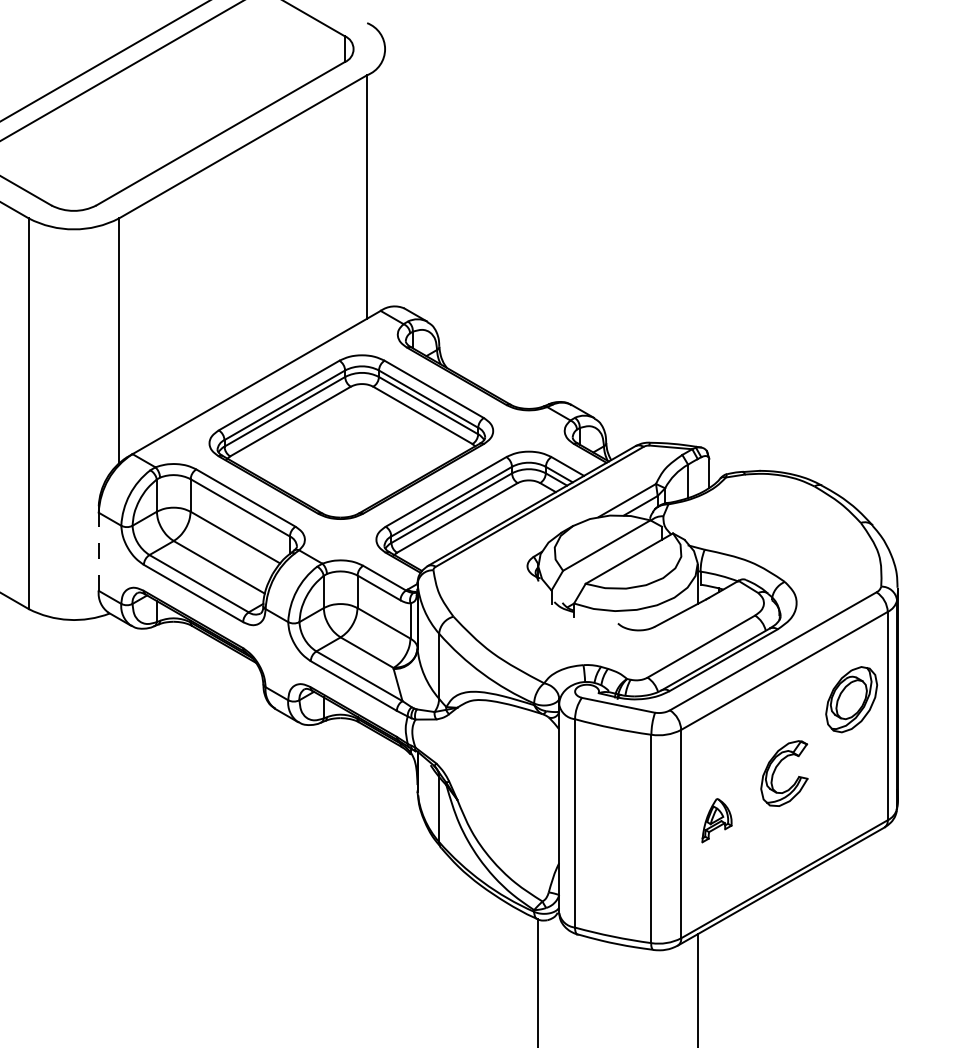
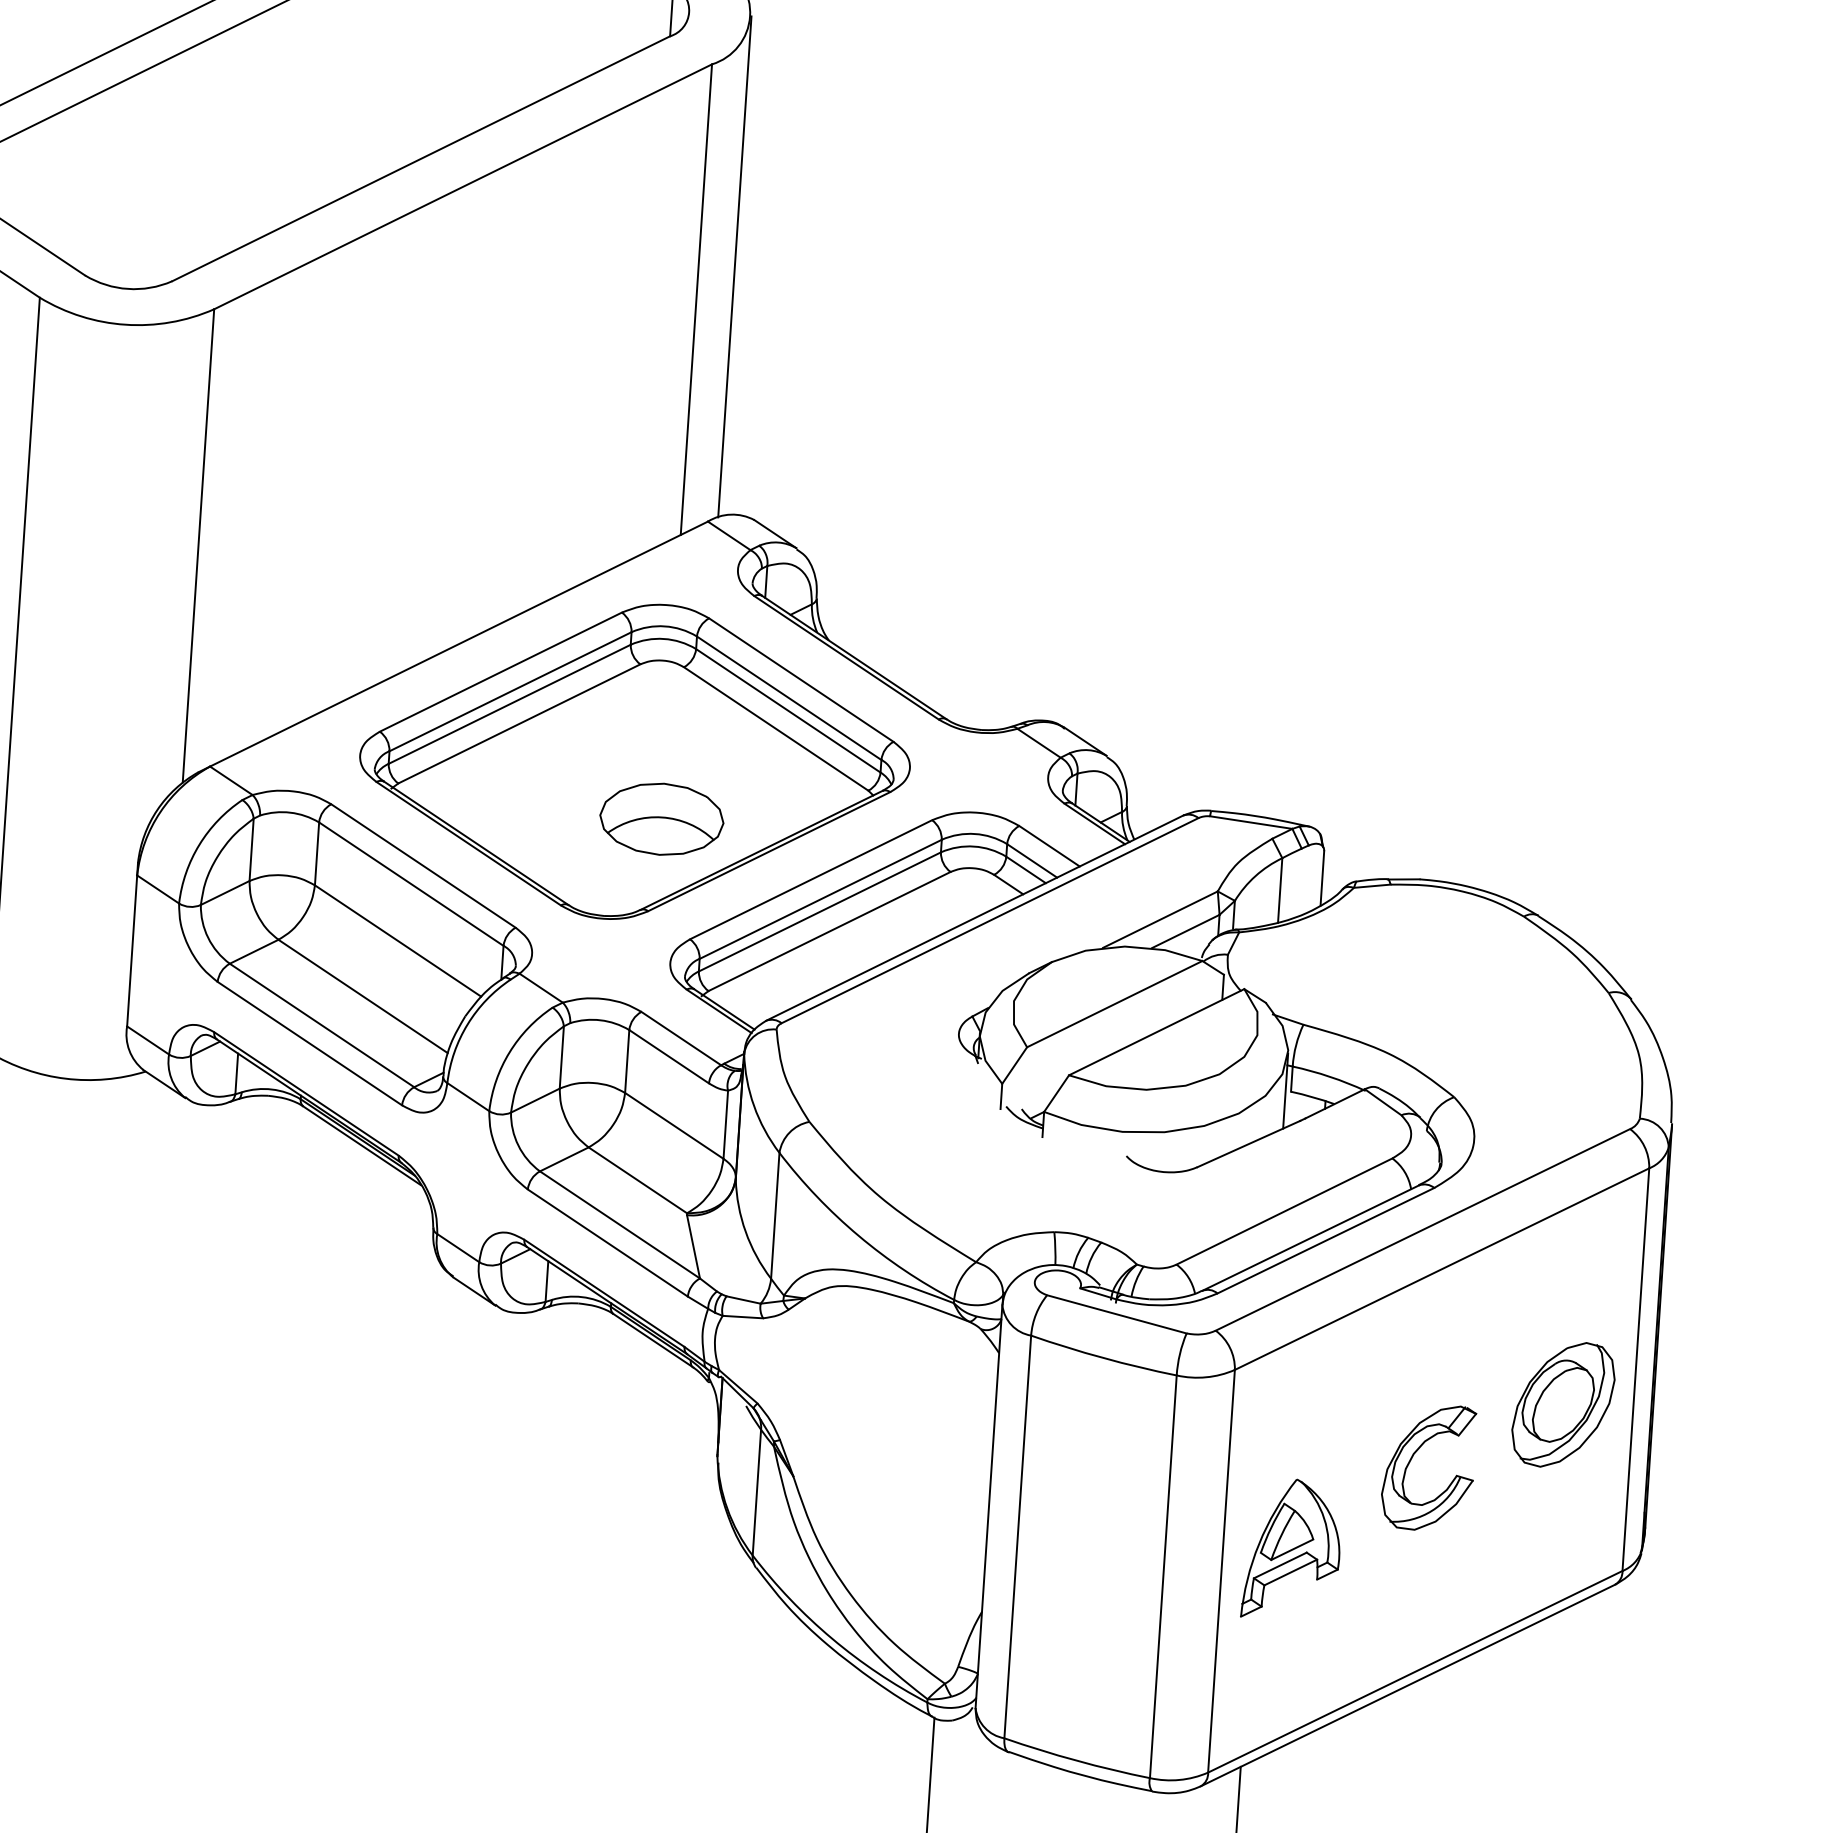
line: (385, 178) -> (734, 266), added
part: (366, 465) -> (660, 818), added
line: (98, 551) -> (131, 950), dashed -> solid
part: (851, 699) -> (1563, 1404), moved
part: (716, 820) -> (1291, 1549), size x1.67

